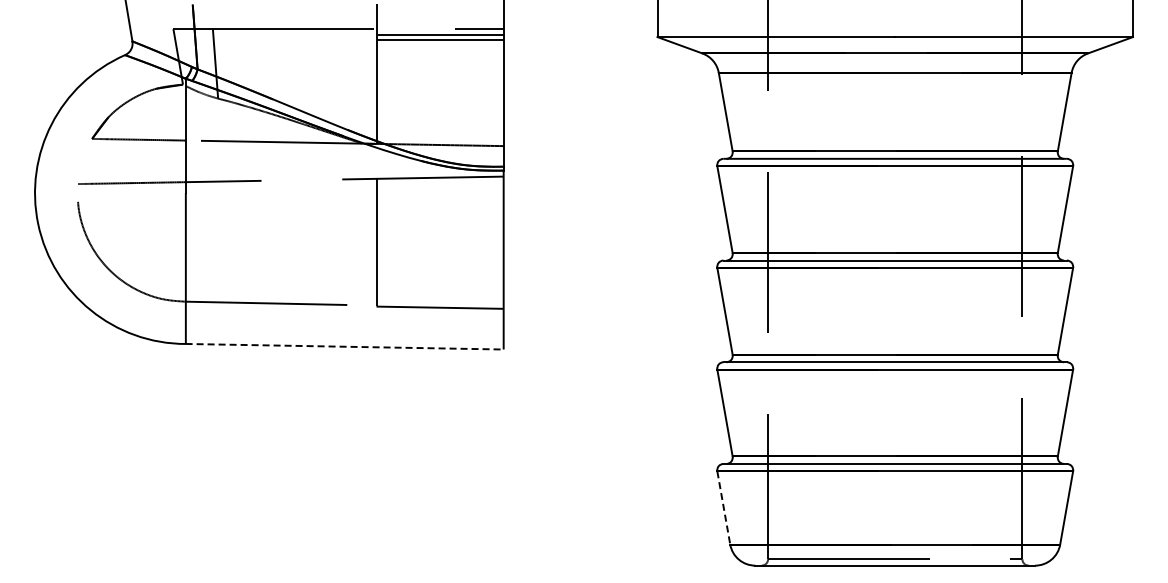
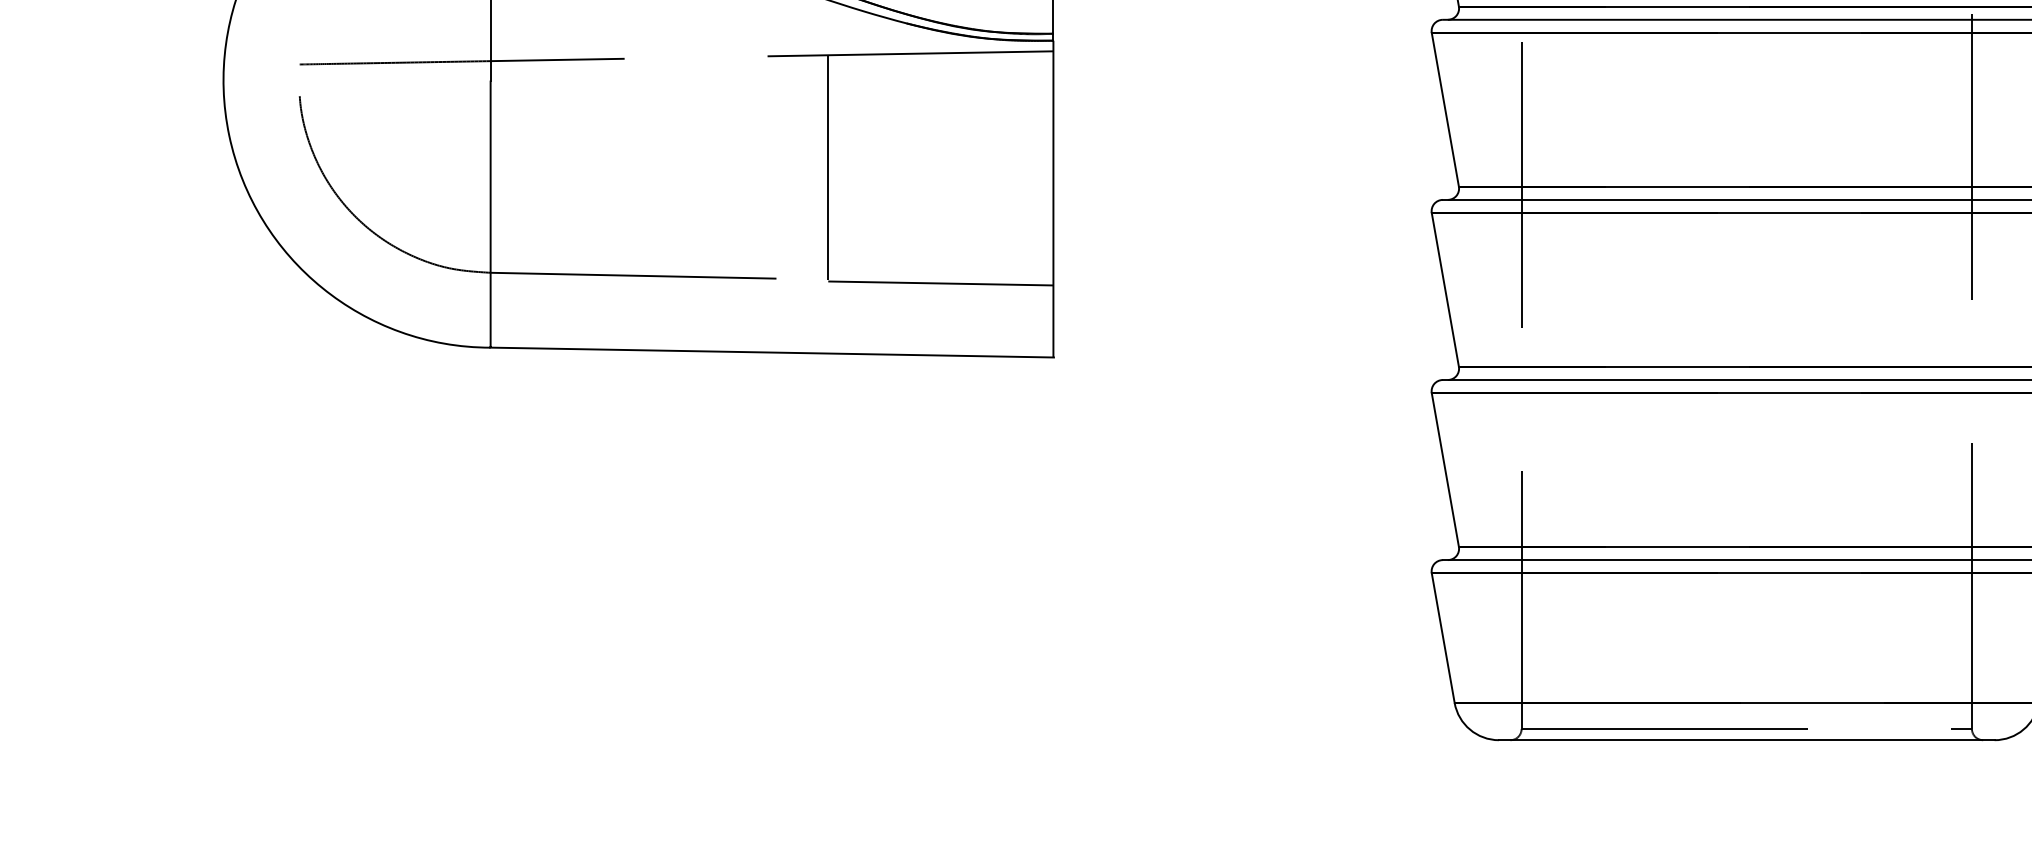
line: (345, 346) -> (773, 352), dashed -> solid
line: (723, 508) -> (1442, 639), dashed -> solid

